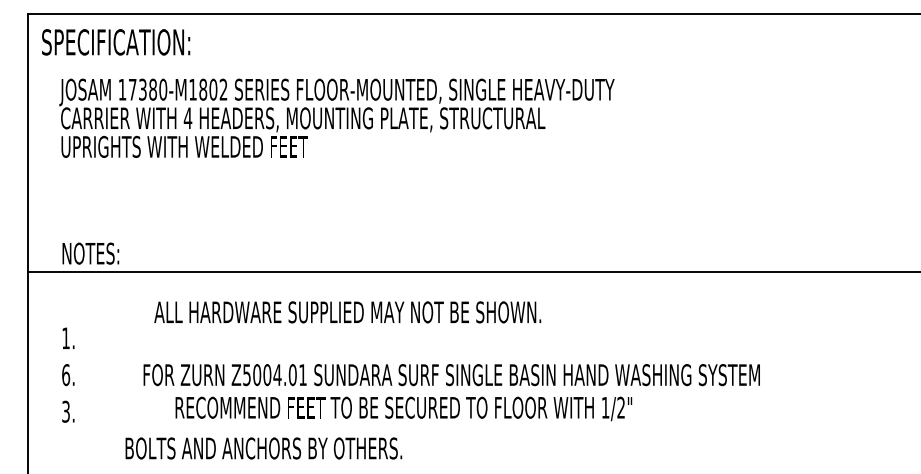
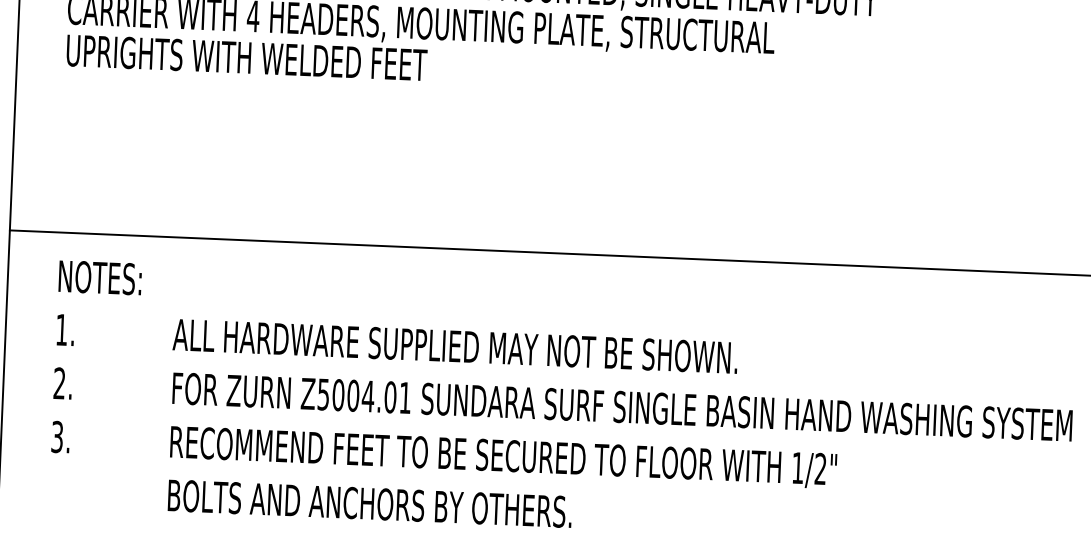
text: (90, 253) -> (99, 277), moved
text: (347, 312) -> (455, 346), moved
text: (66, 375) -> (60, 384), 6. -> 2.
text: (403, 408) -> (503, 456), moved
text: (263, 448) -> (369, 503), moved

